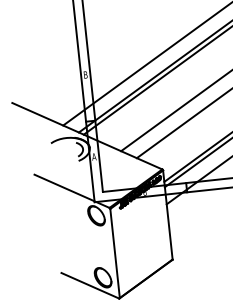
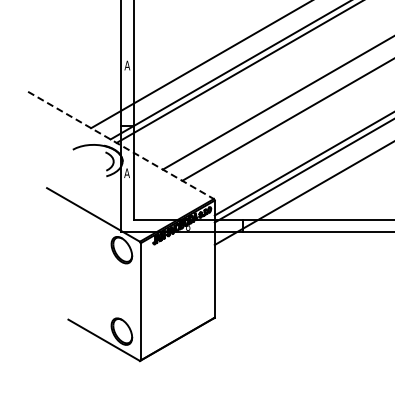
text: (85, 74) -> (127, 65), B -> A
line: (87, 136) -> (121, 145), solid -> dashed

